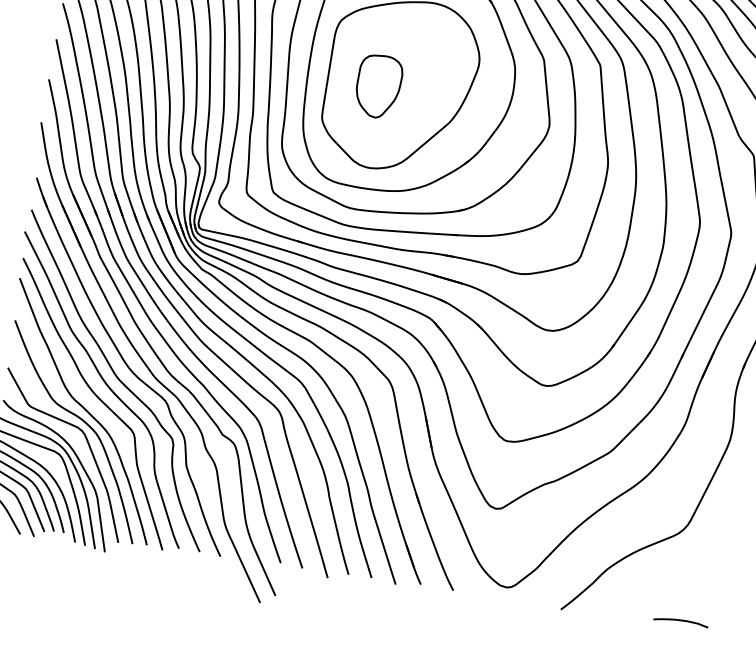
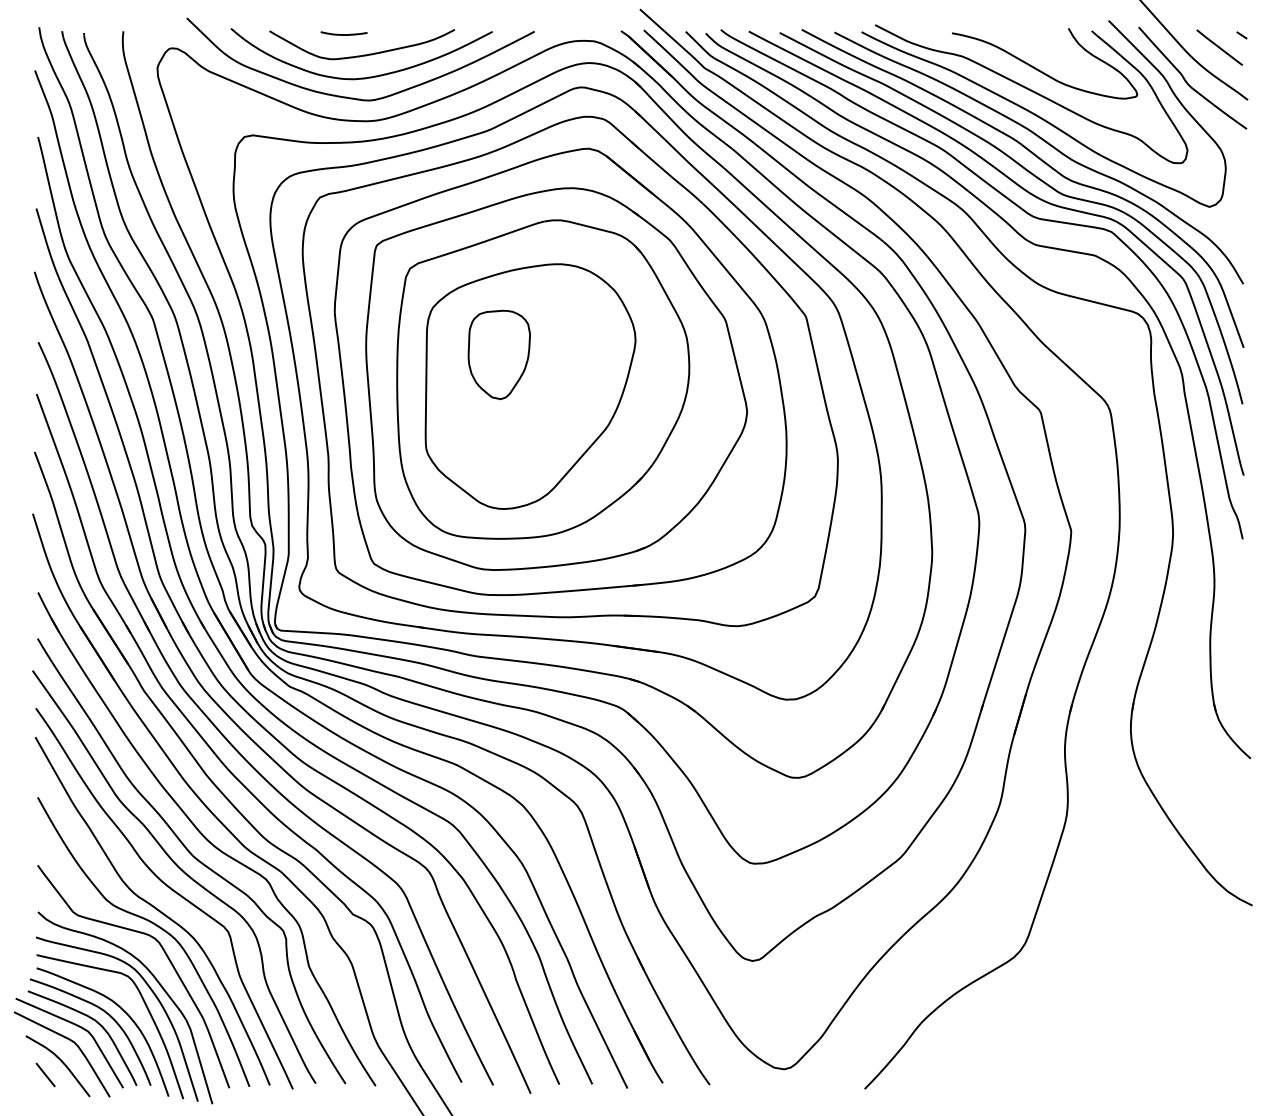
part: (378, 86) -> (498, 354), moved
curve: (680, 620) -> (1035, 1079), removed

